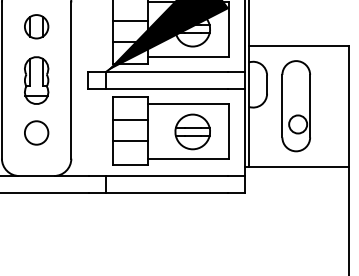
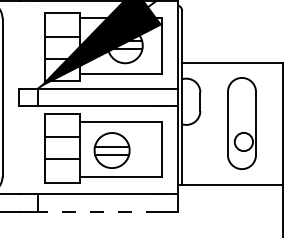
part: (295, 106) -> (241, 123), moved
part: (192, 131) -> (111, 150), moved
line: (166, 193) -> (98, 211), solid -> dashed

